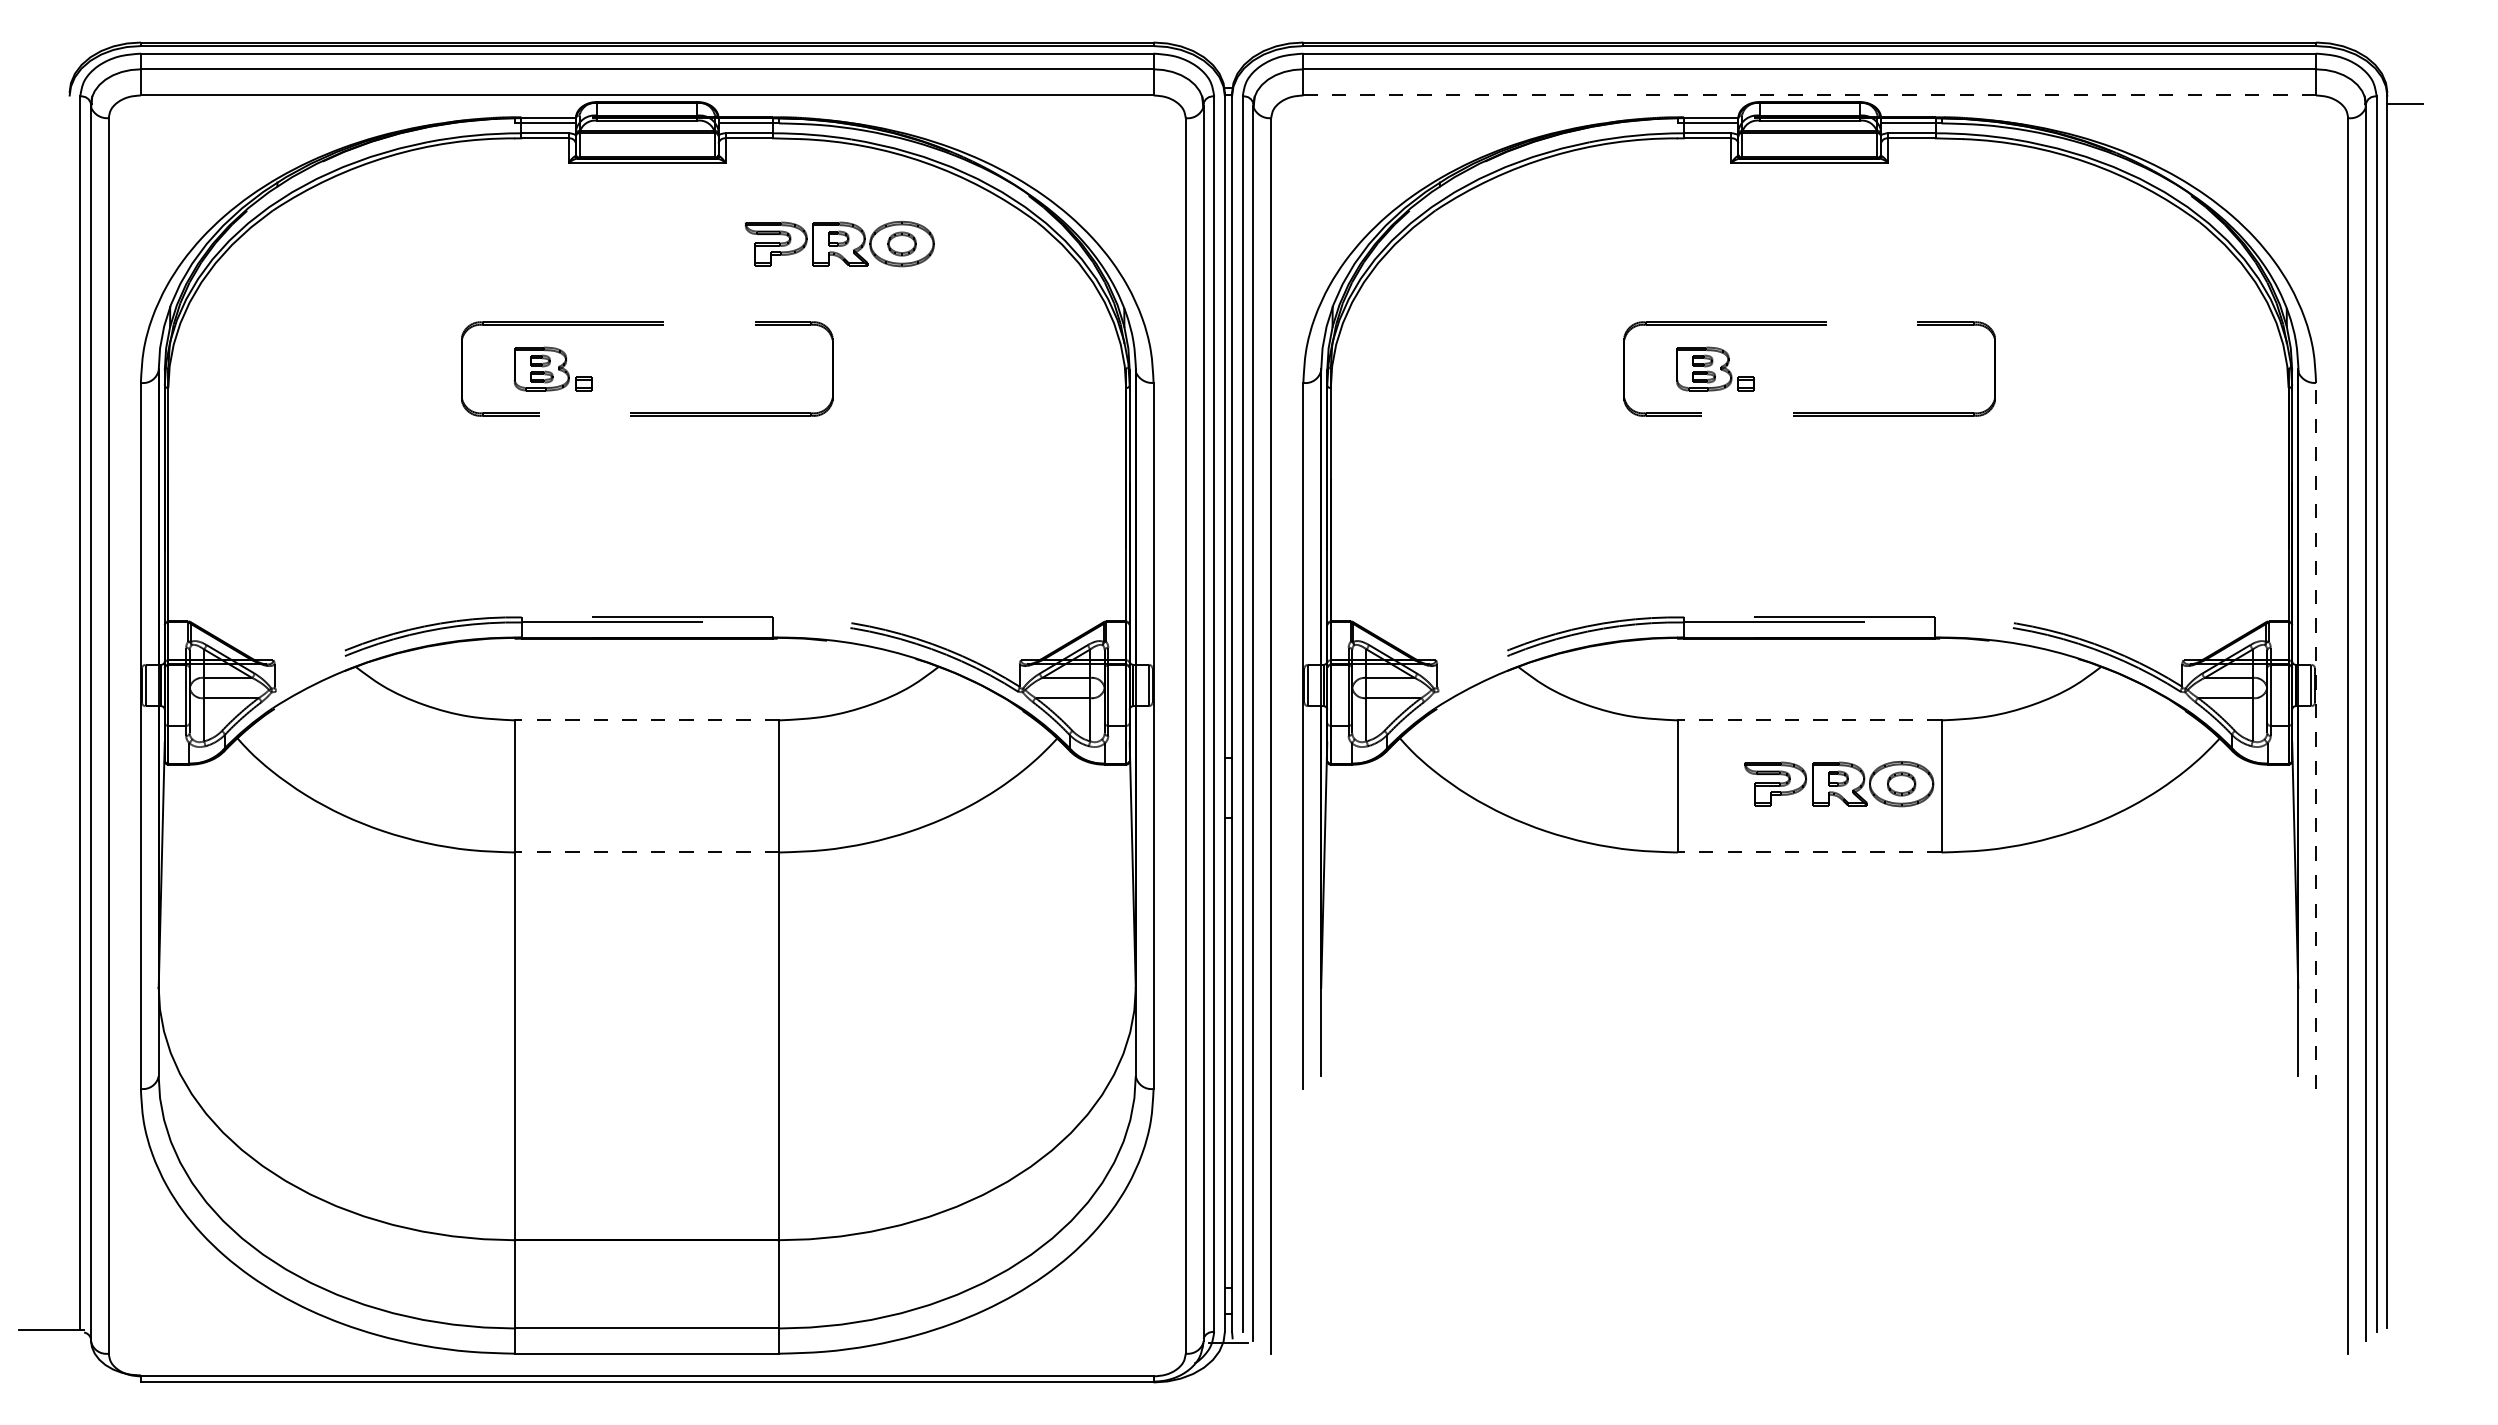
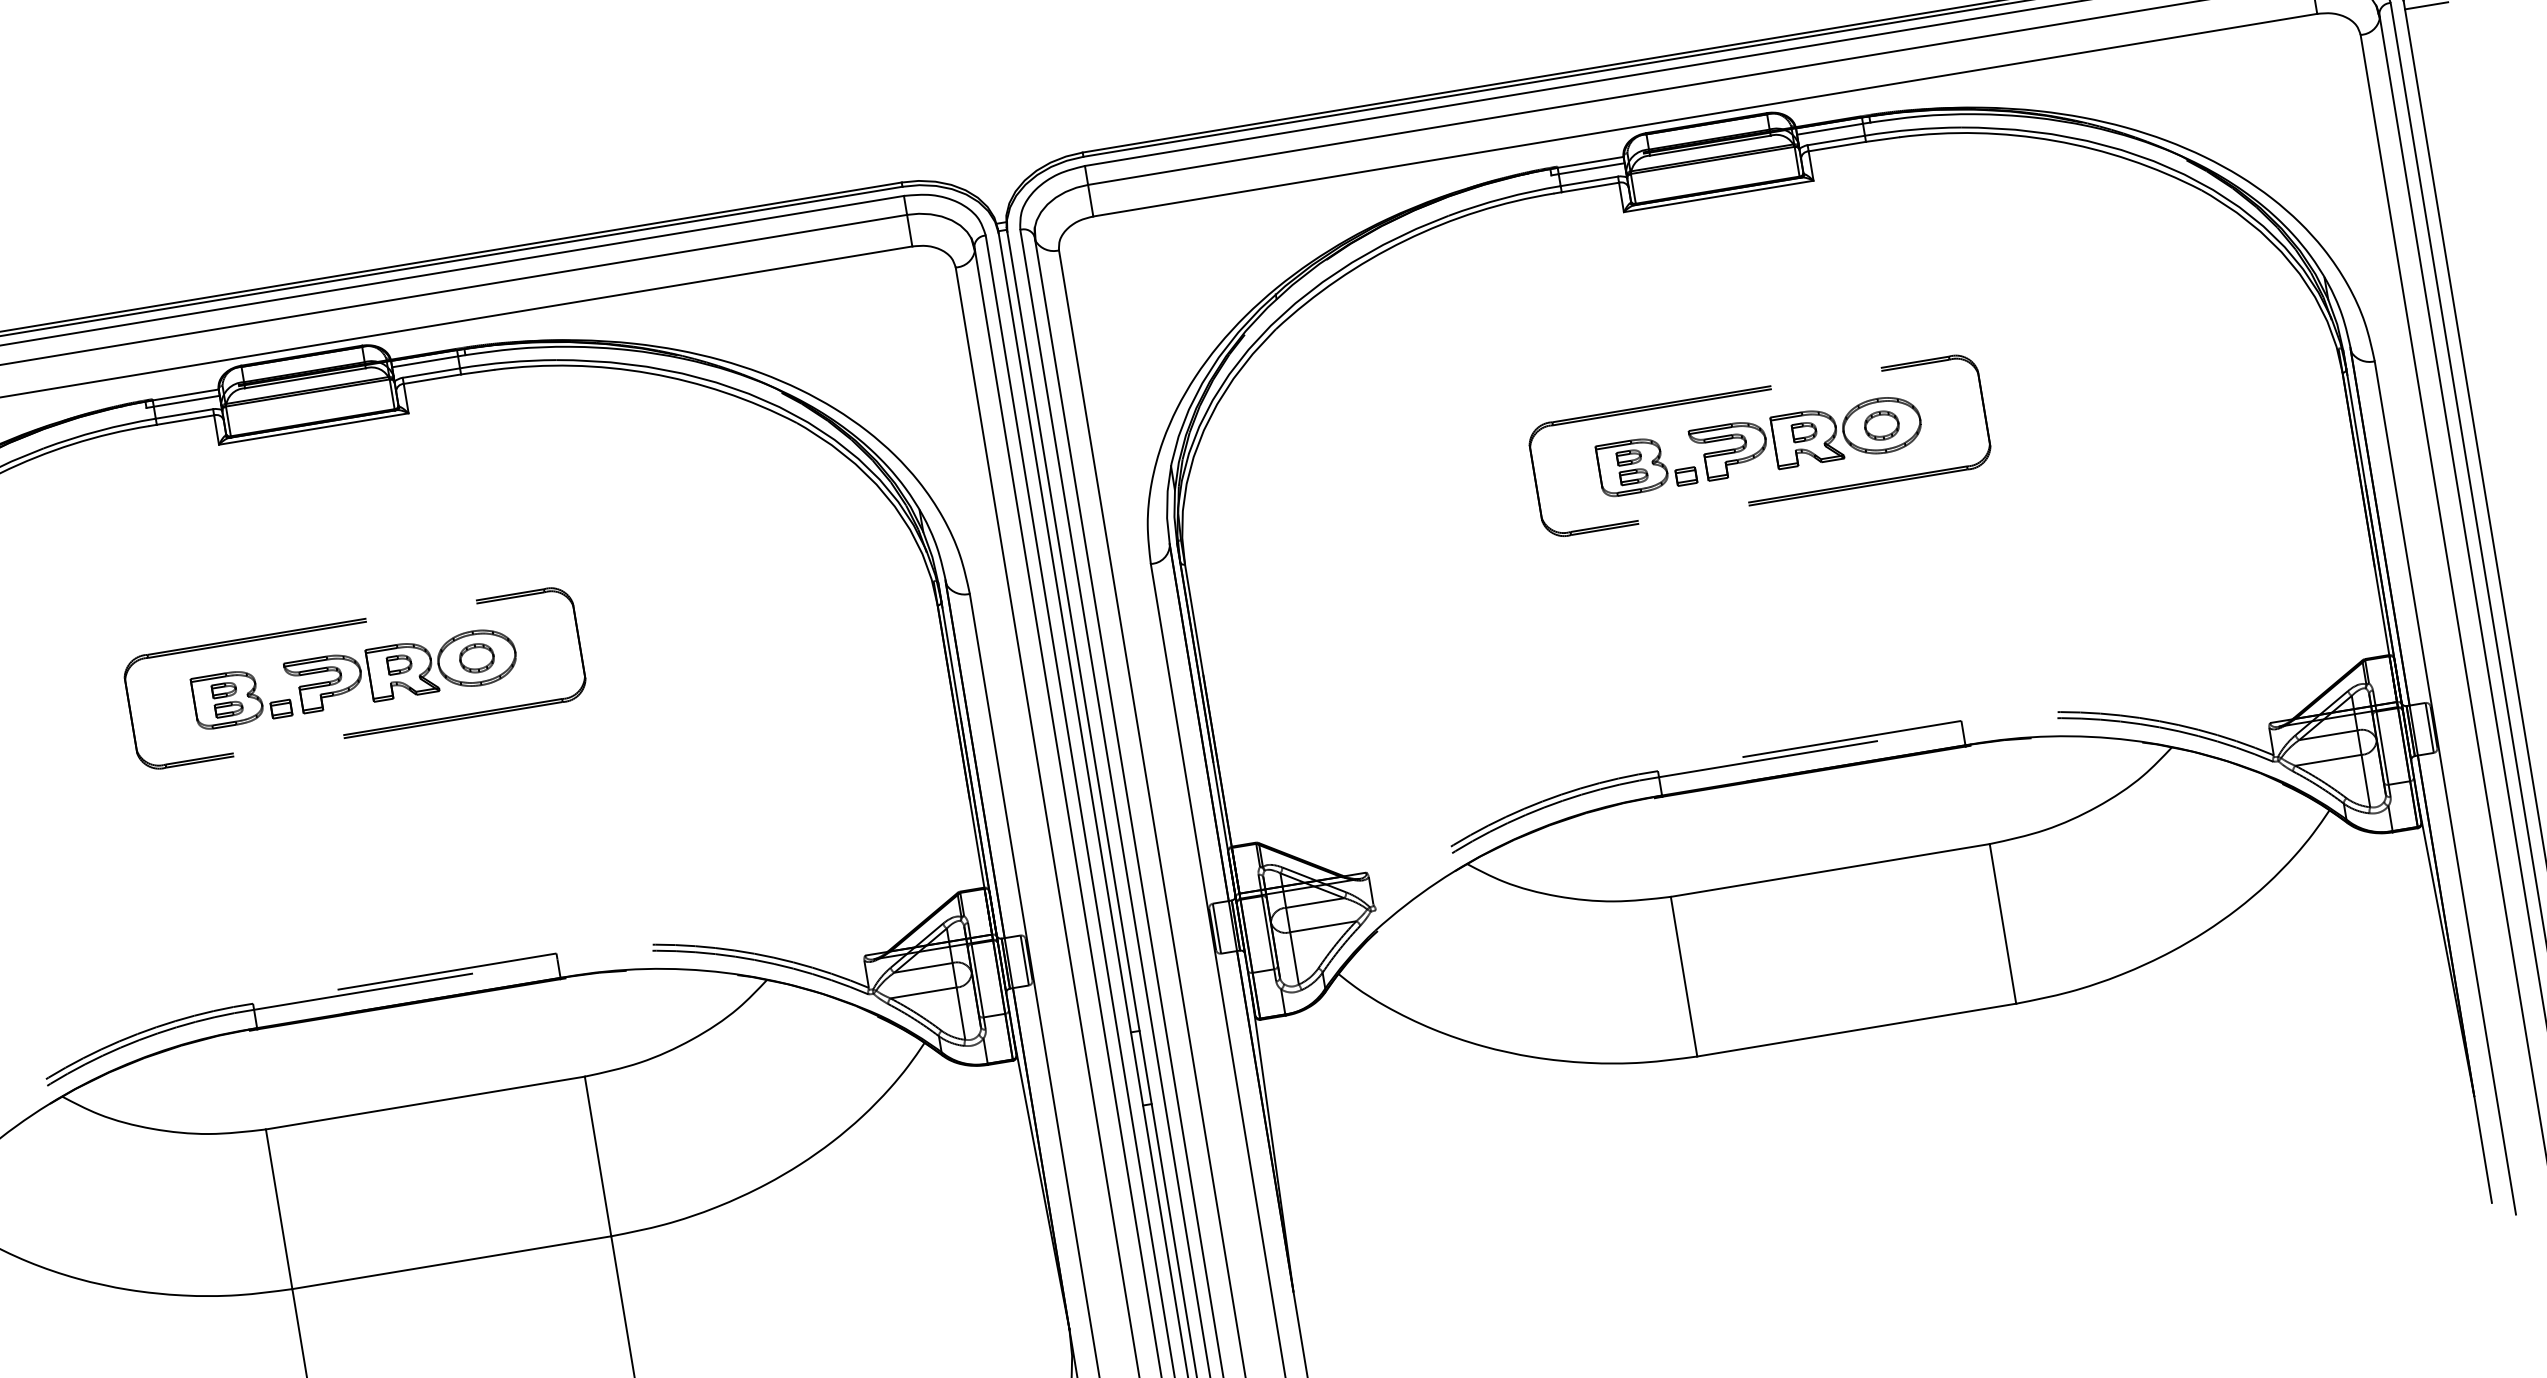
line: (1809, 95) -> (1705, 115), dashed -> solid
part: (839, 244) -> (401, 671), moved
line: (647, 720) -> (425, 1103), dashed -> solid
line: (1809, 720) -> (1830, 870), dashed -> solid
line: (2316, 735) -> (2445, 787), dashed -> solid
part: (1839, 784) -> (1806, 438), moved
line: (647, 852) -> (452, 1262), dashed -> solid
line: (1809, 852) -> (1856, 1030), dashed -> solid

